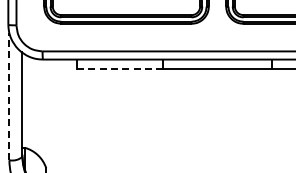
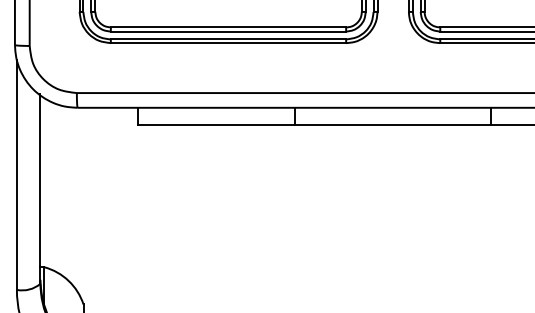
line: (119, 69) -> (215, 125), dashed -> solid
line: (9, 96) -> (17, 174), dashed -> solid

